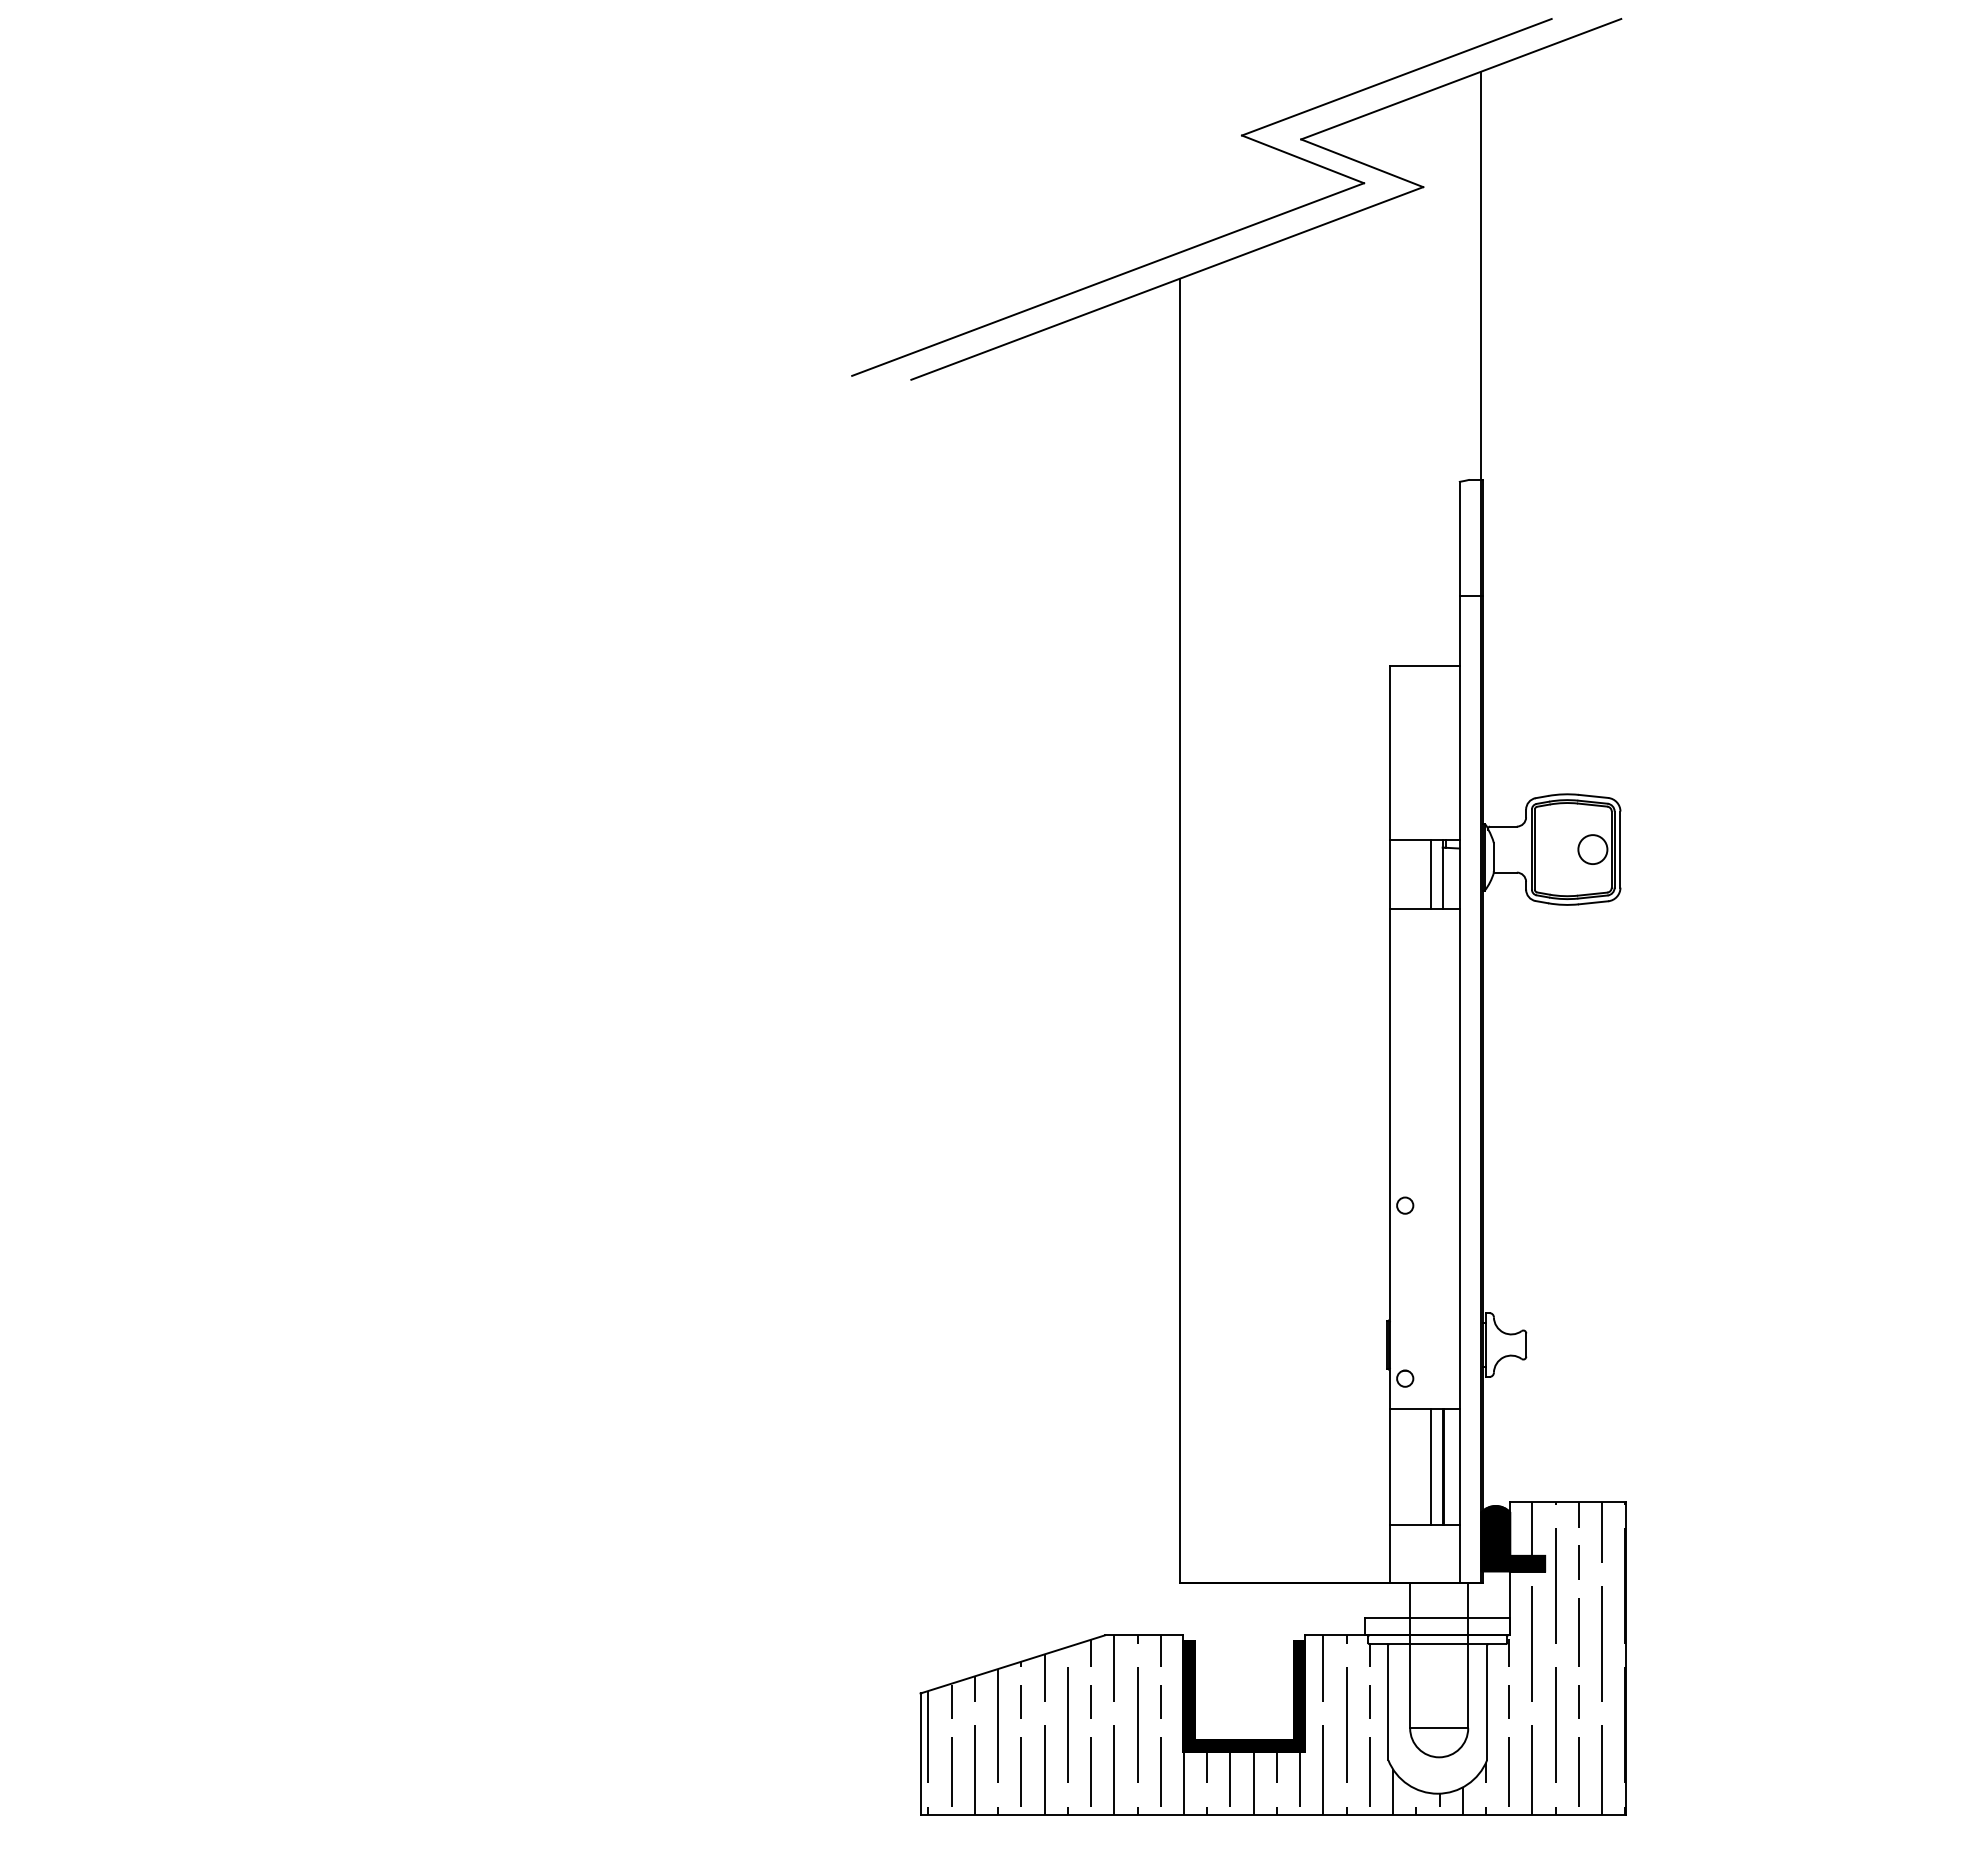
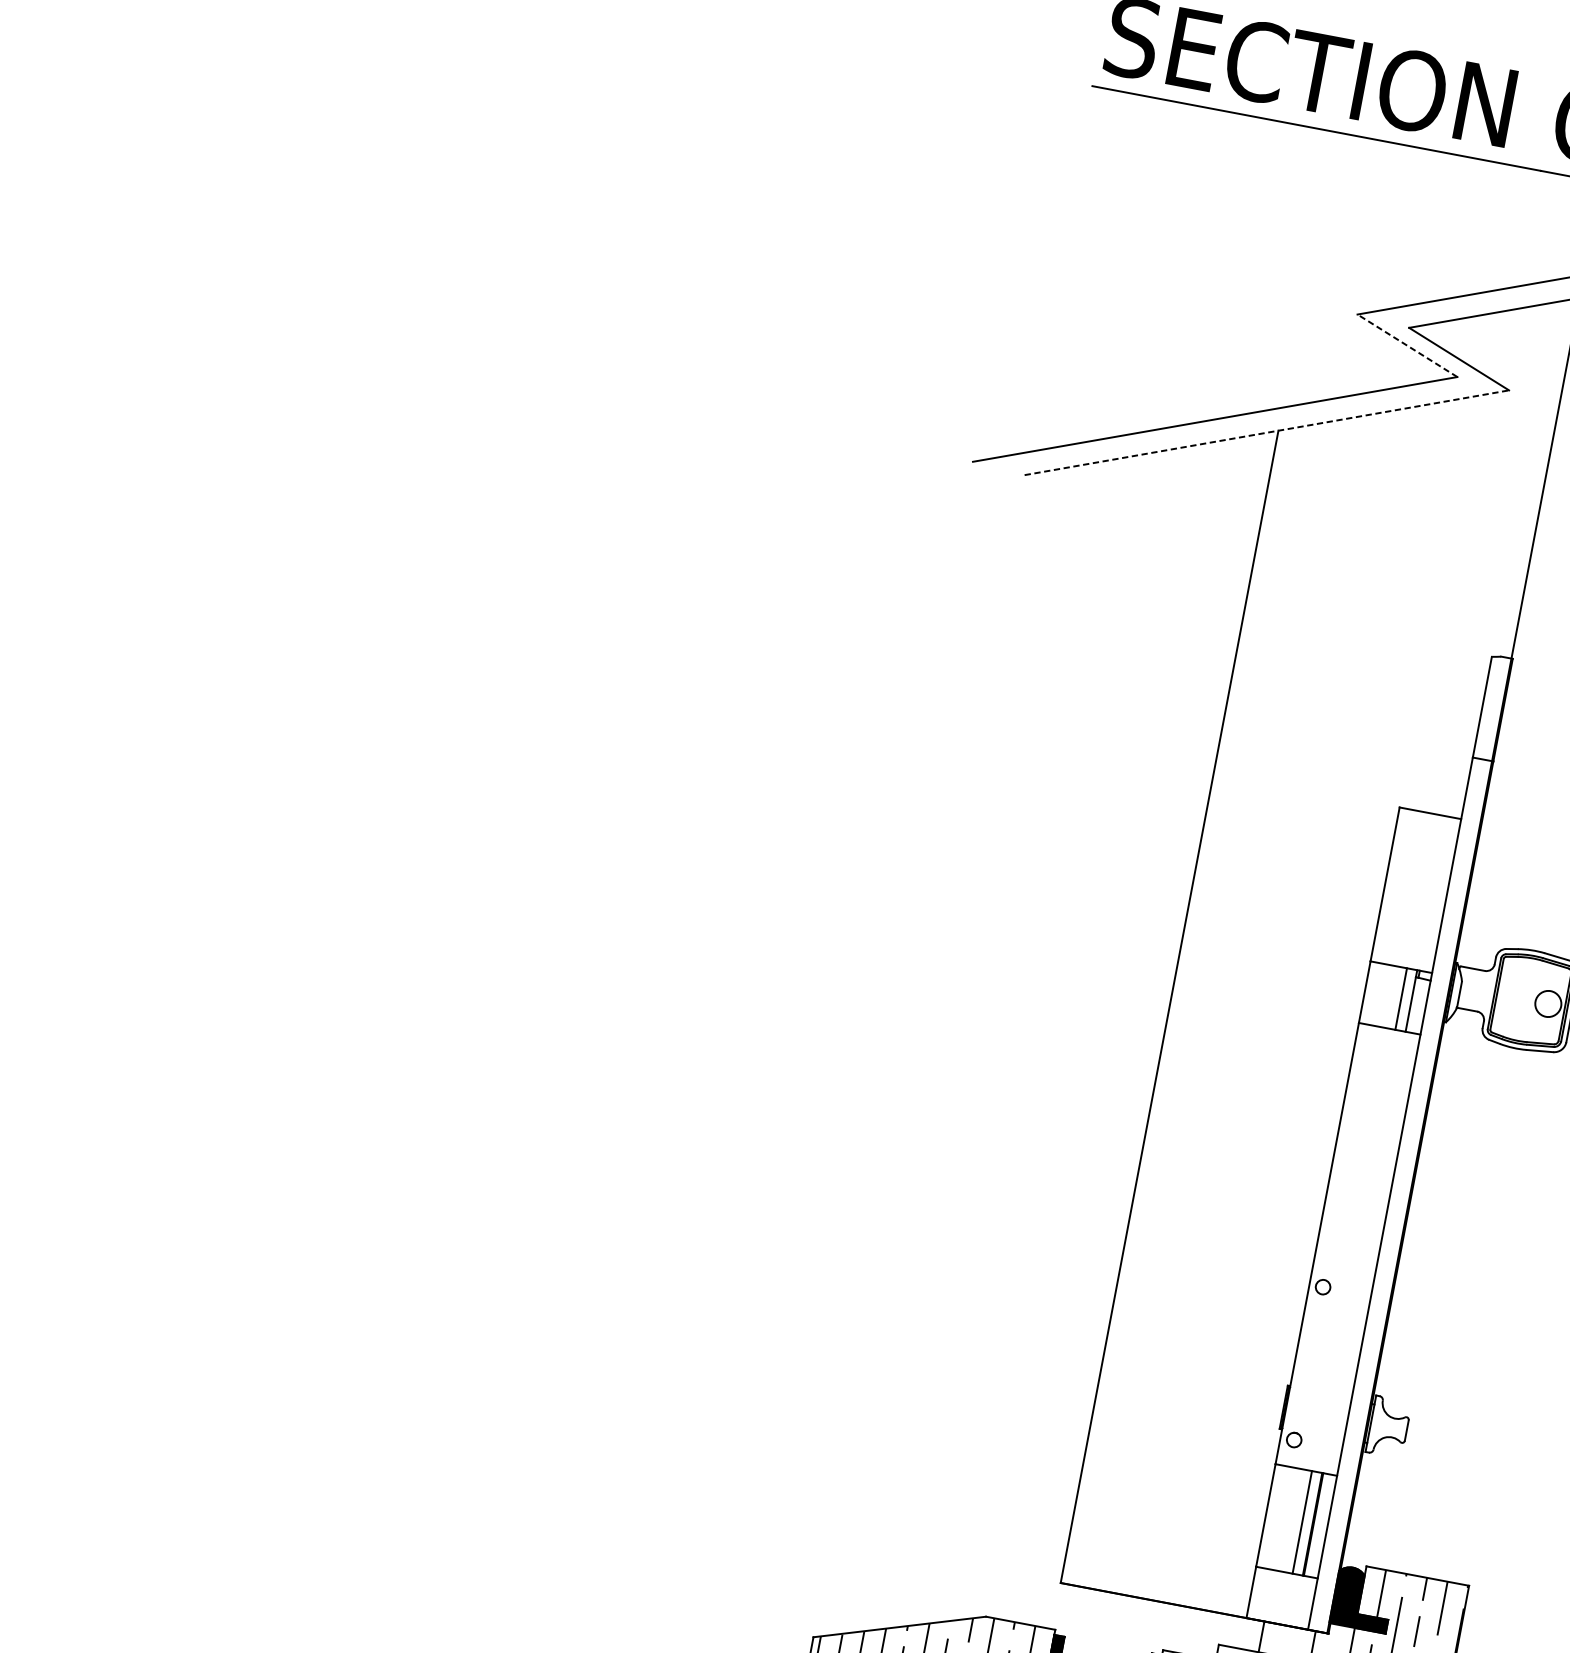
line: (1303, 159) -> (1407, 345), solid -> dashed
line: (1167, 283) -> (1267, 432), solid -> dashed

